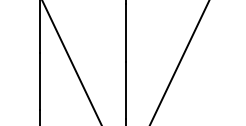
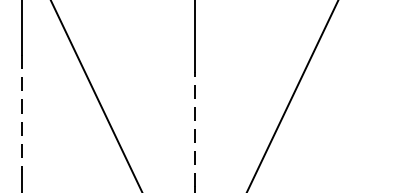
line: (40, 81) -> (23, 112), solid -> dashed
line: (125, 90) -> (193, 130), solid -> dashed

